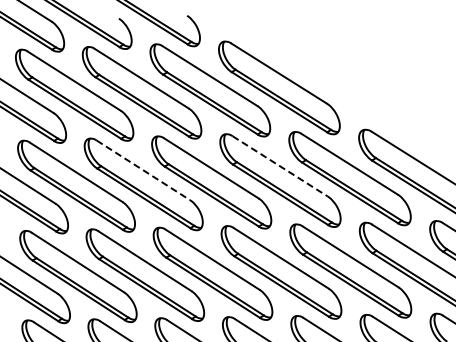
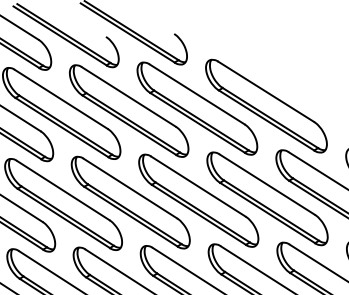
line: (280, 166) -> (267, 184), dashed -> solid
line: (143, 170) -> (130, 188), dashed -> solid

